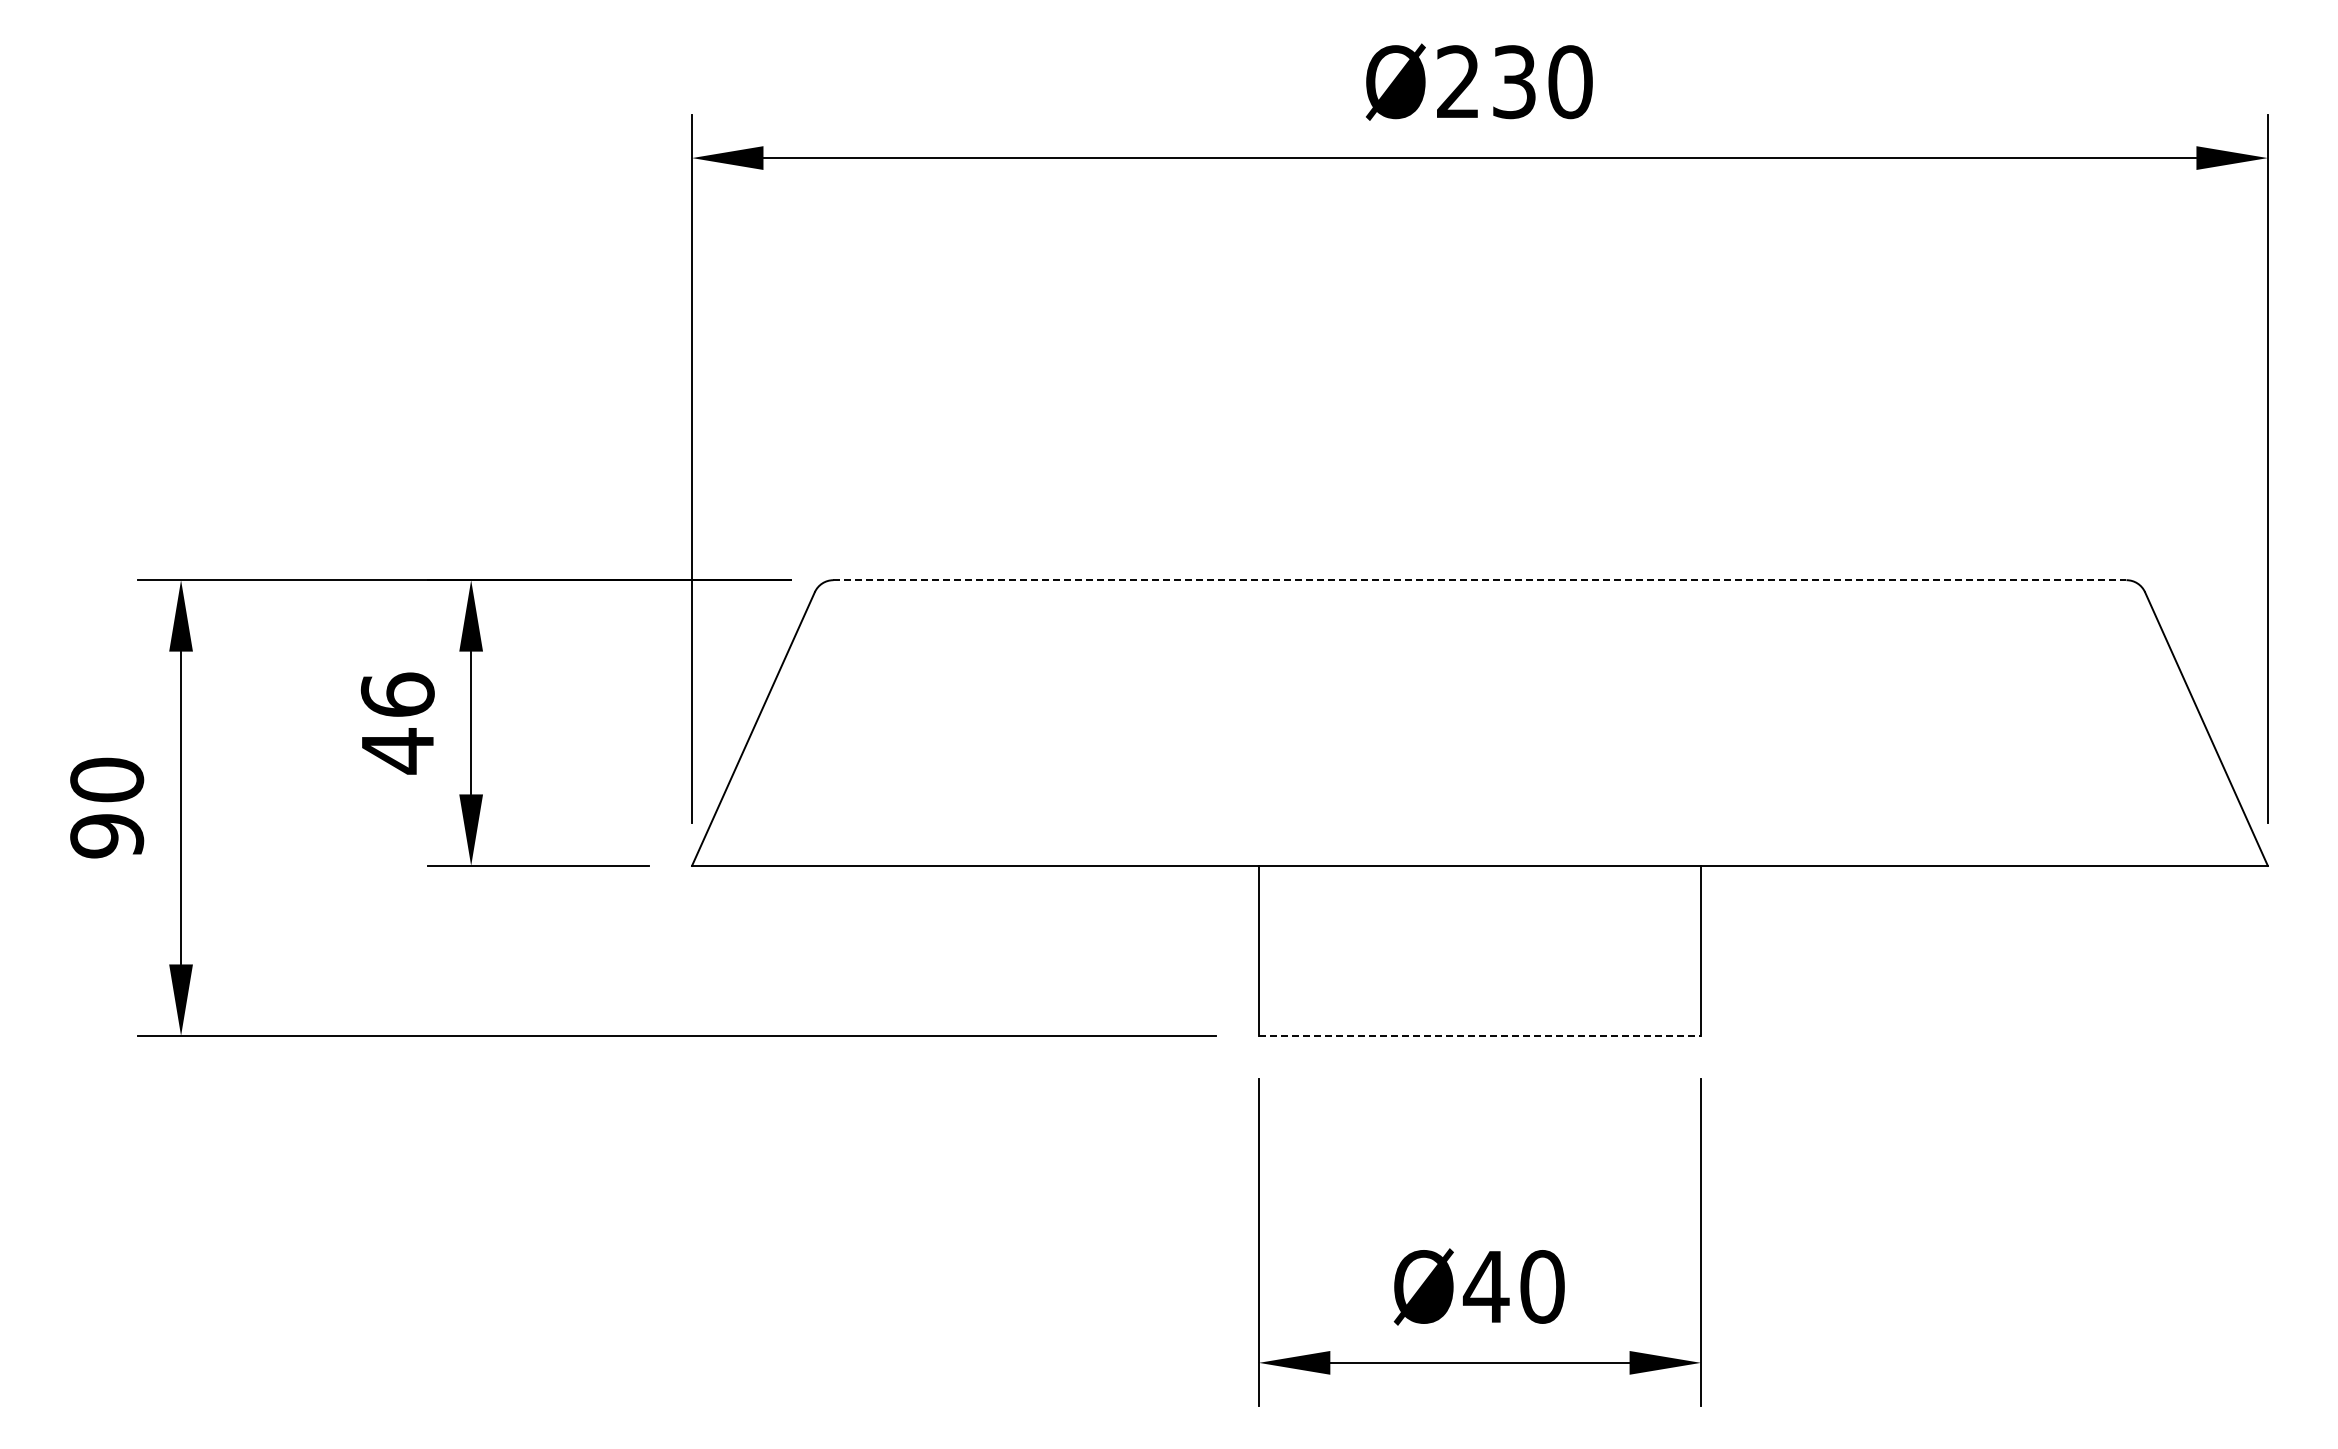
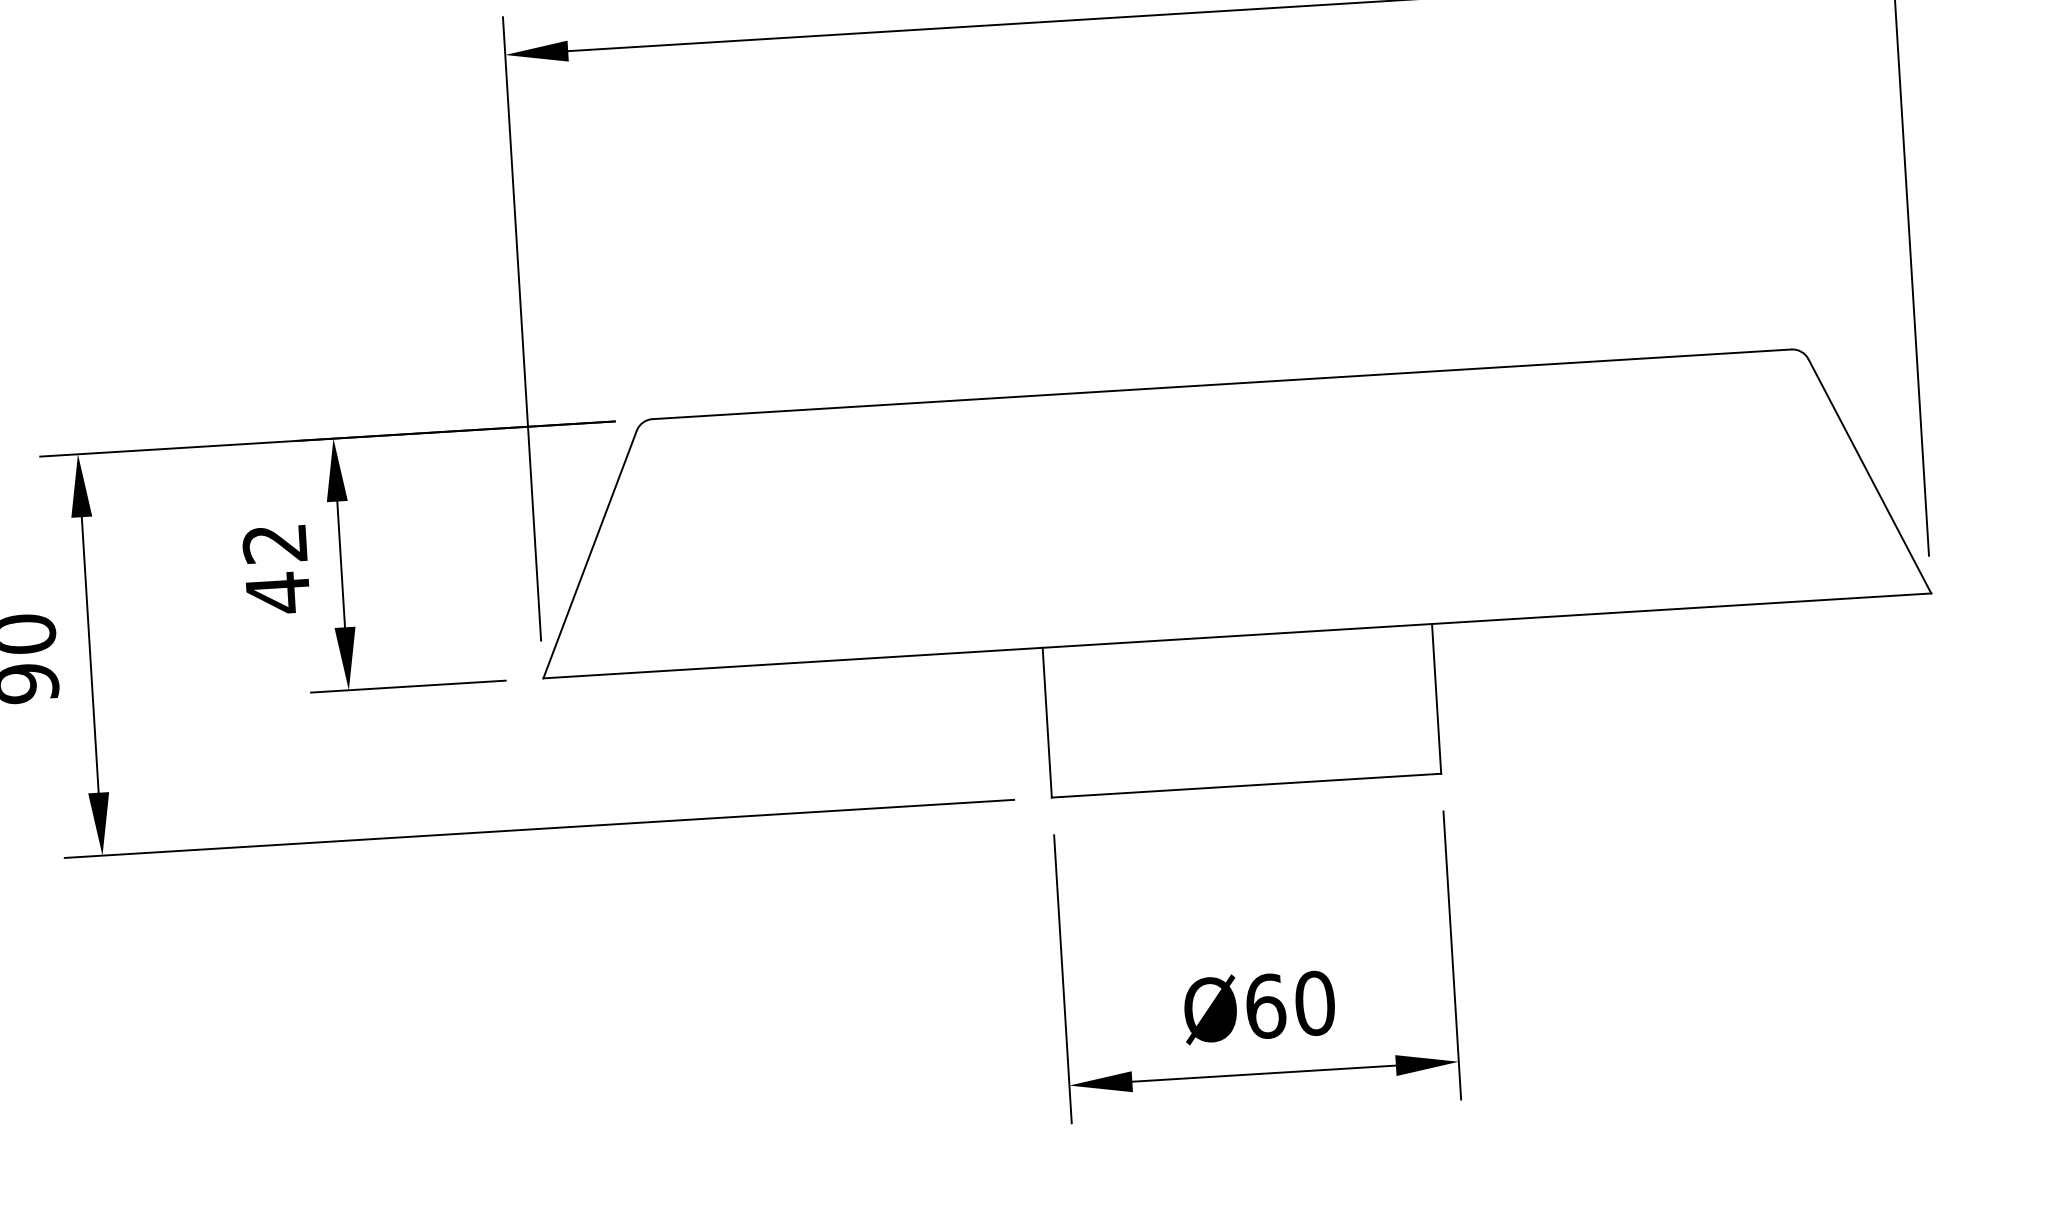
line: (1479, 580) -> (1221, 384), dashed -> solid
text: (397, 694) -> (274, 543), 46 -> 42
line: (1480, 1035) -> (1246, 785), dashed -> solid
text: (1485, 1286) -> (1264, 1006), Ø40 -> Ø60

